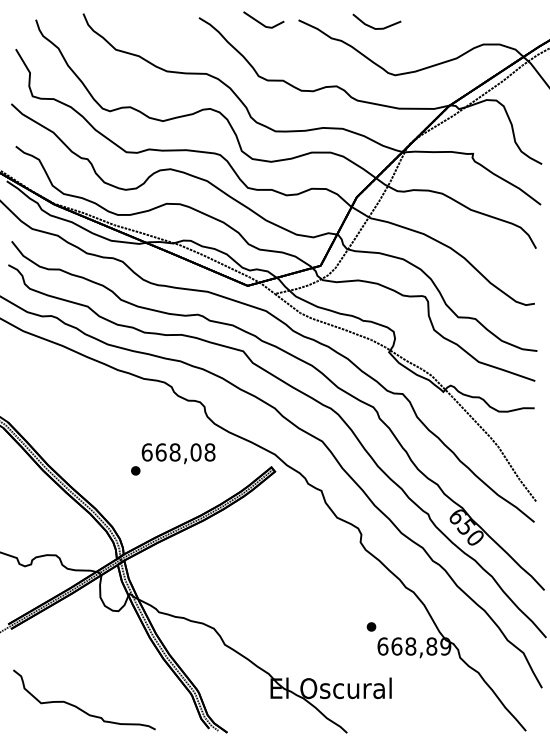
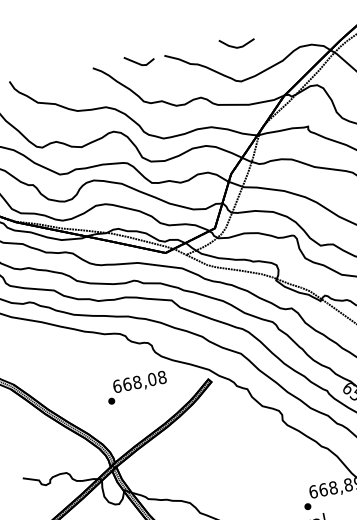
part: (374, 27) -> (236, 46), moved
part: (371, 626) -> (307, 506), moved

